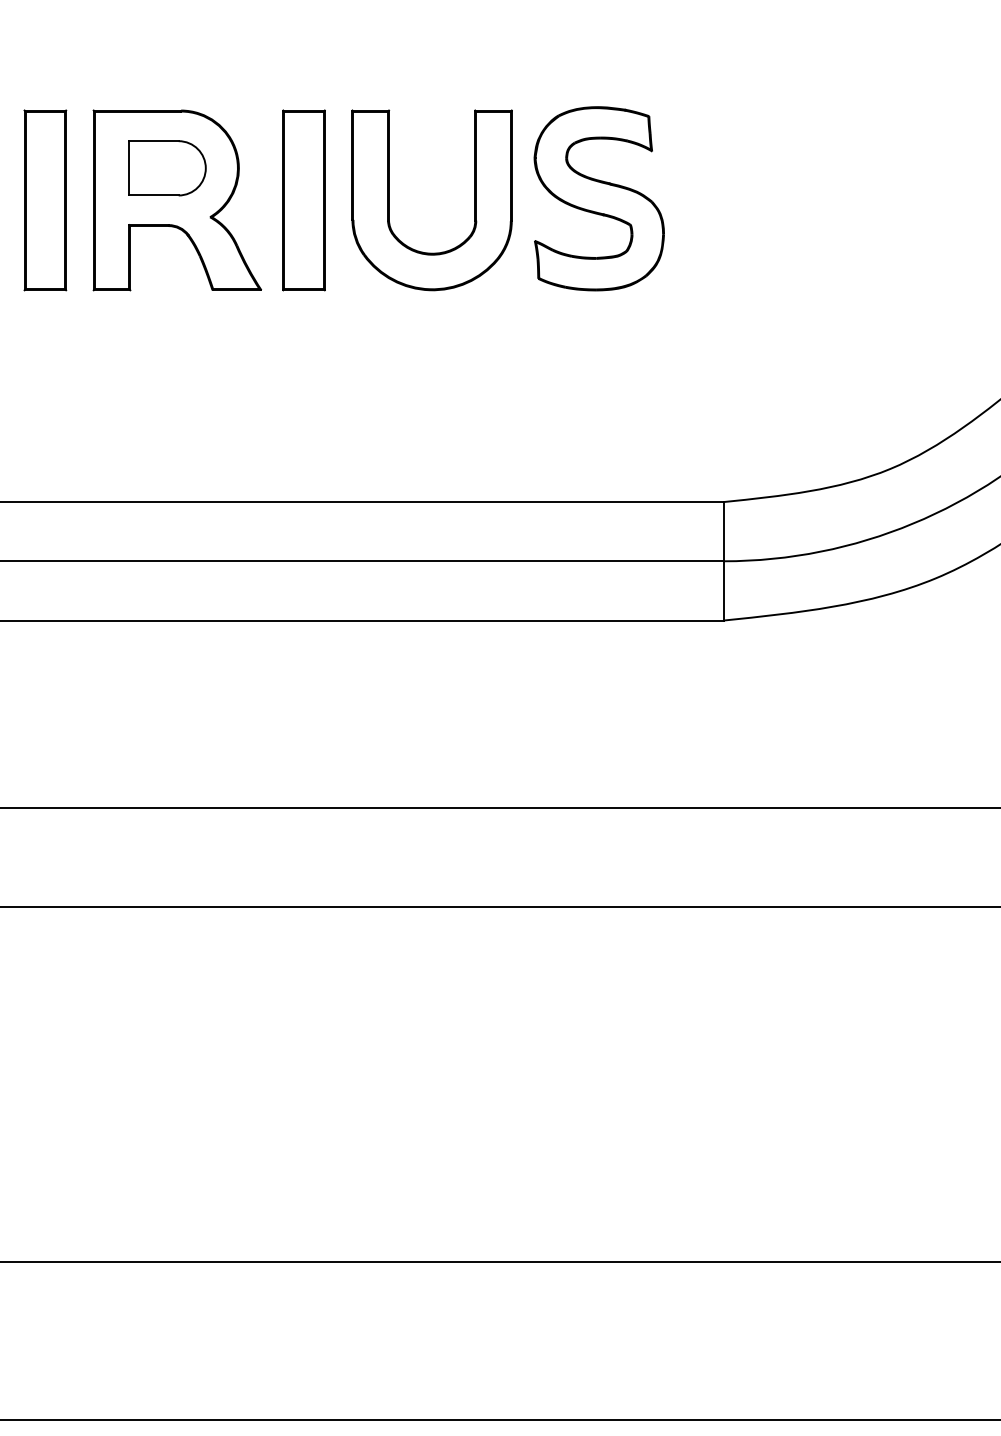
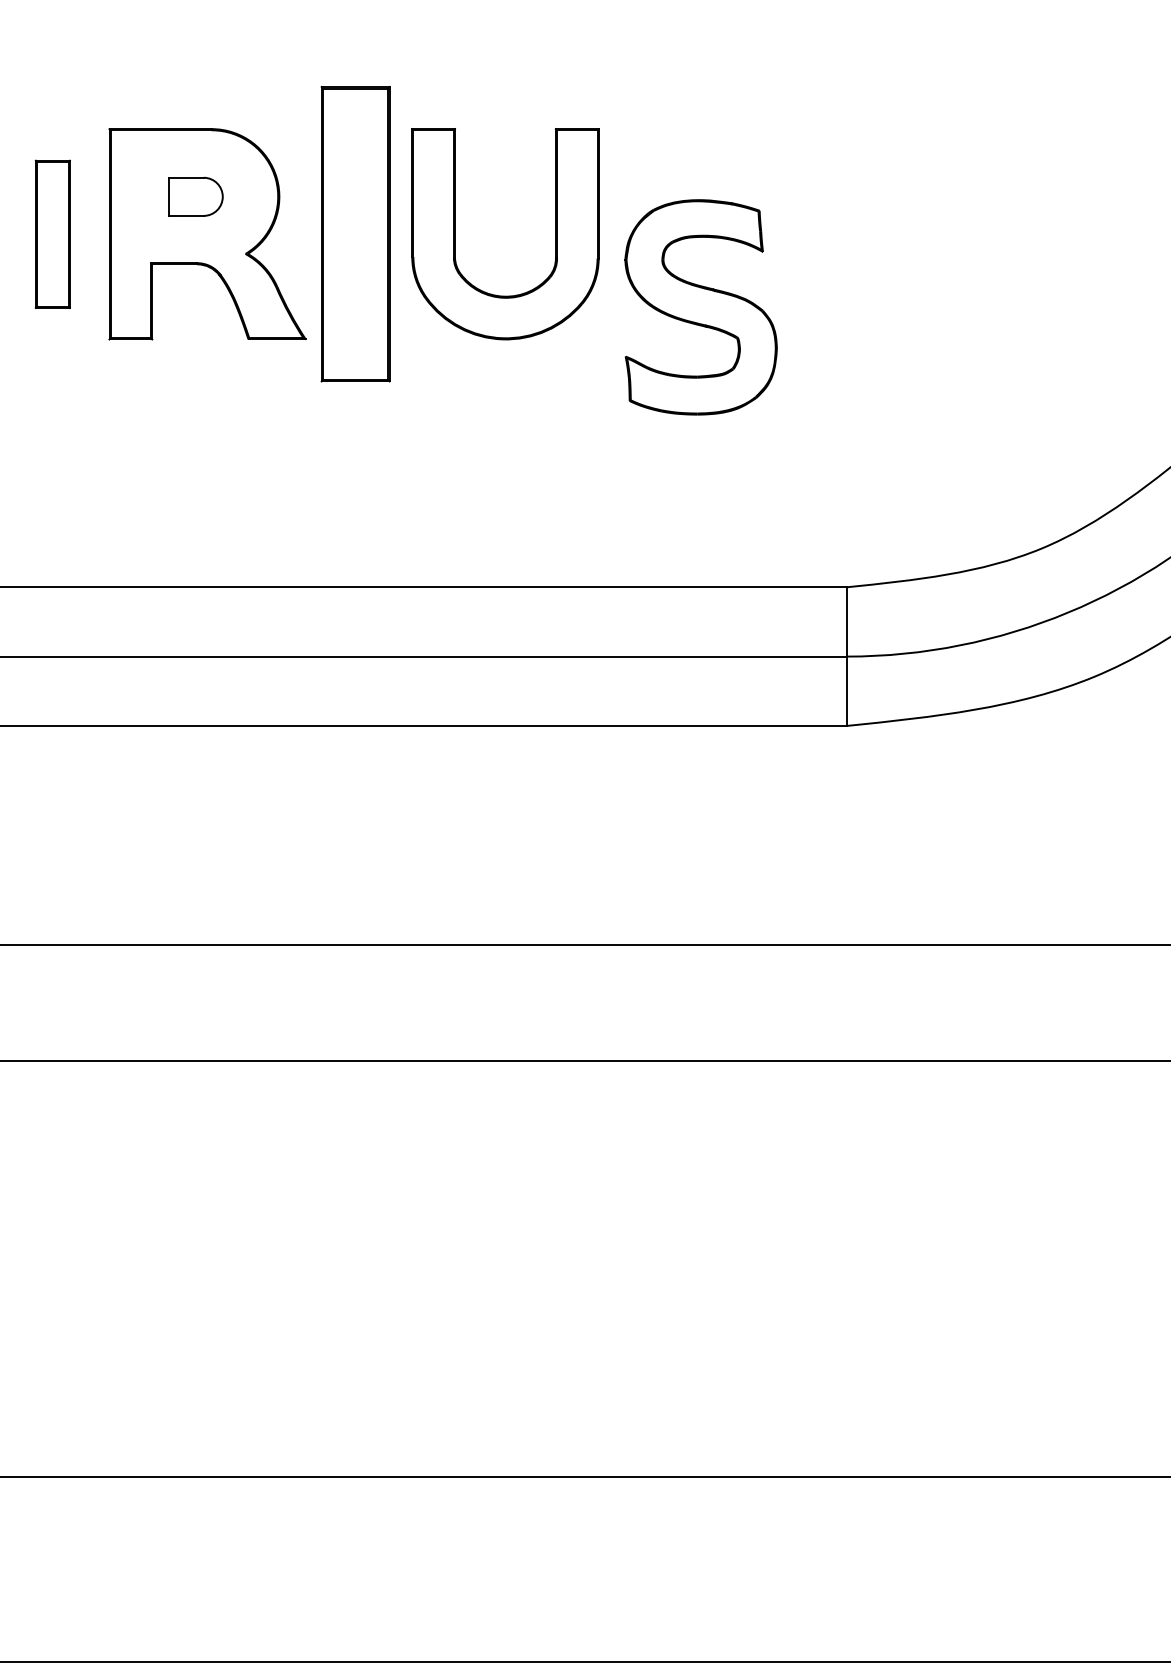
part: (167, 168) -> (195, 196), size x0.6
part: (598, 198) -> (700, 307), moved
part: (45, 200) -> (52, 234), size x0.7
part: (303, 200) -> (355, 234), size x1.4

